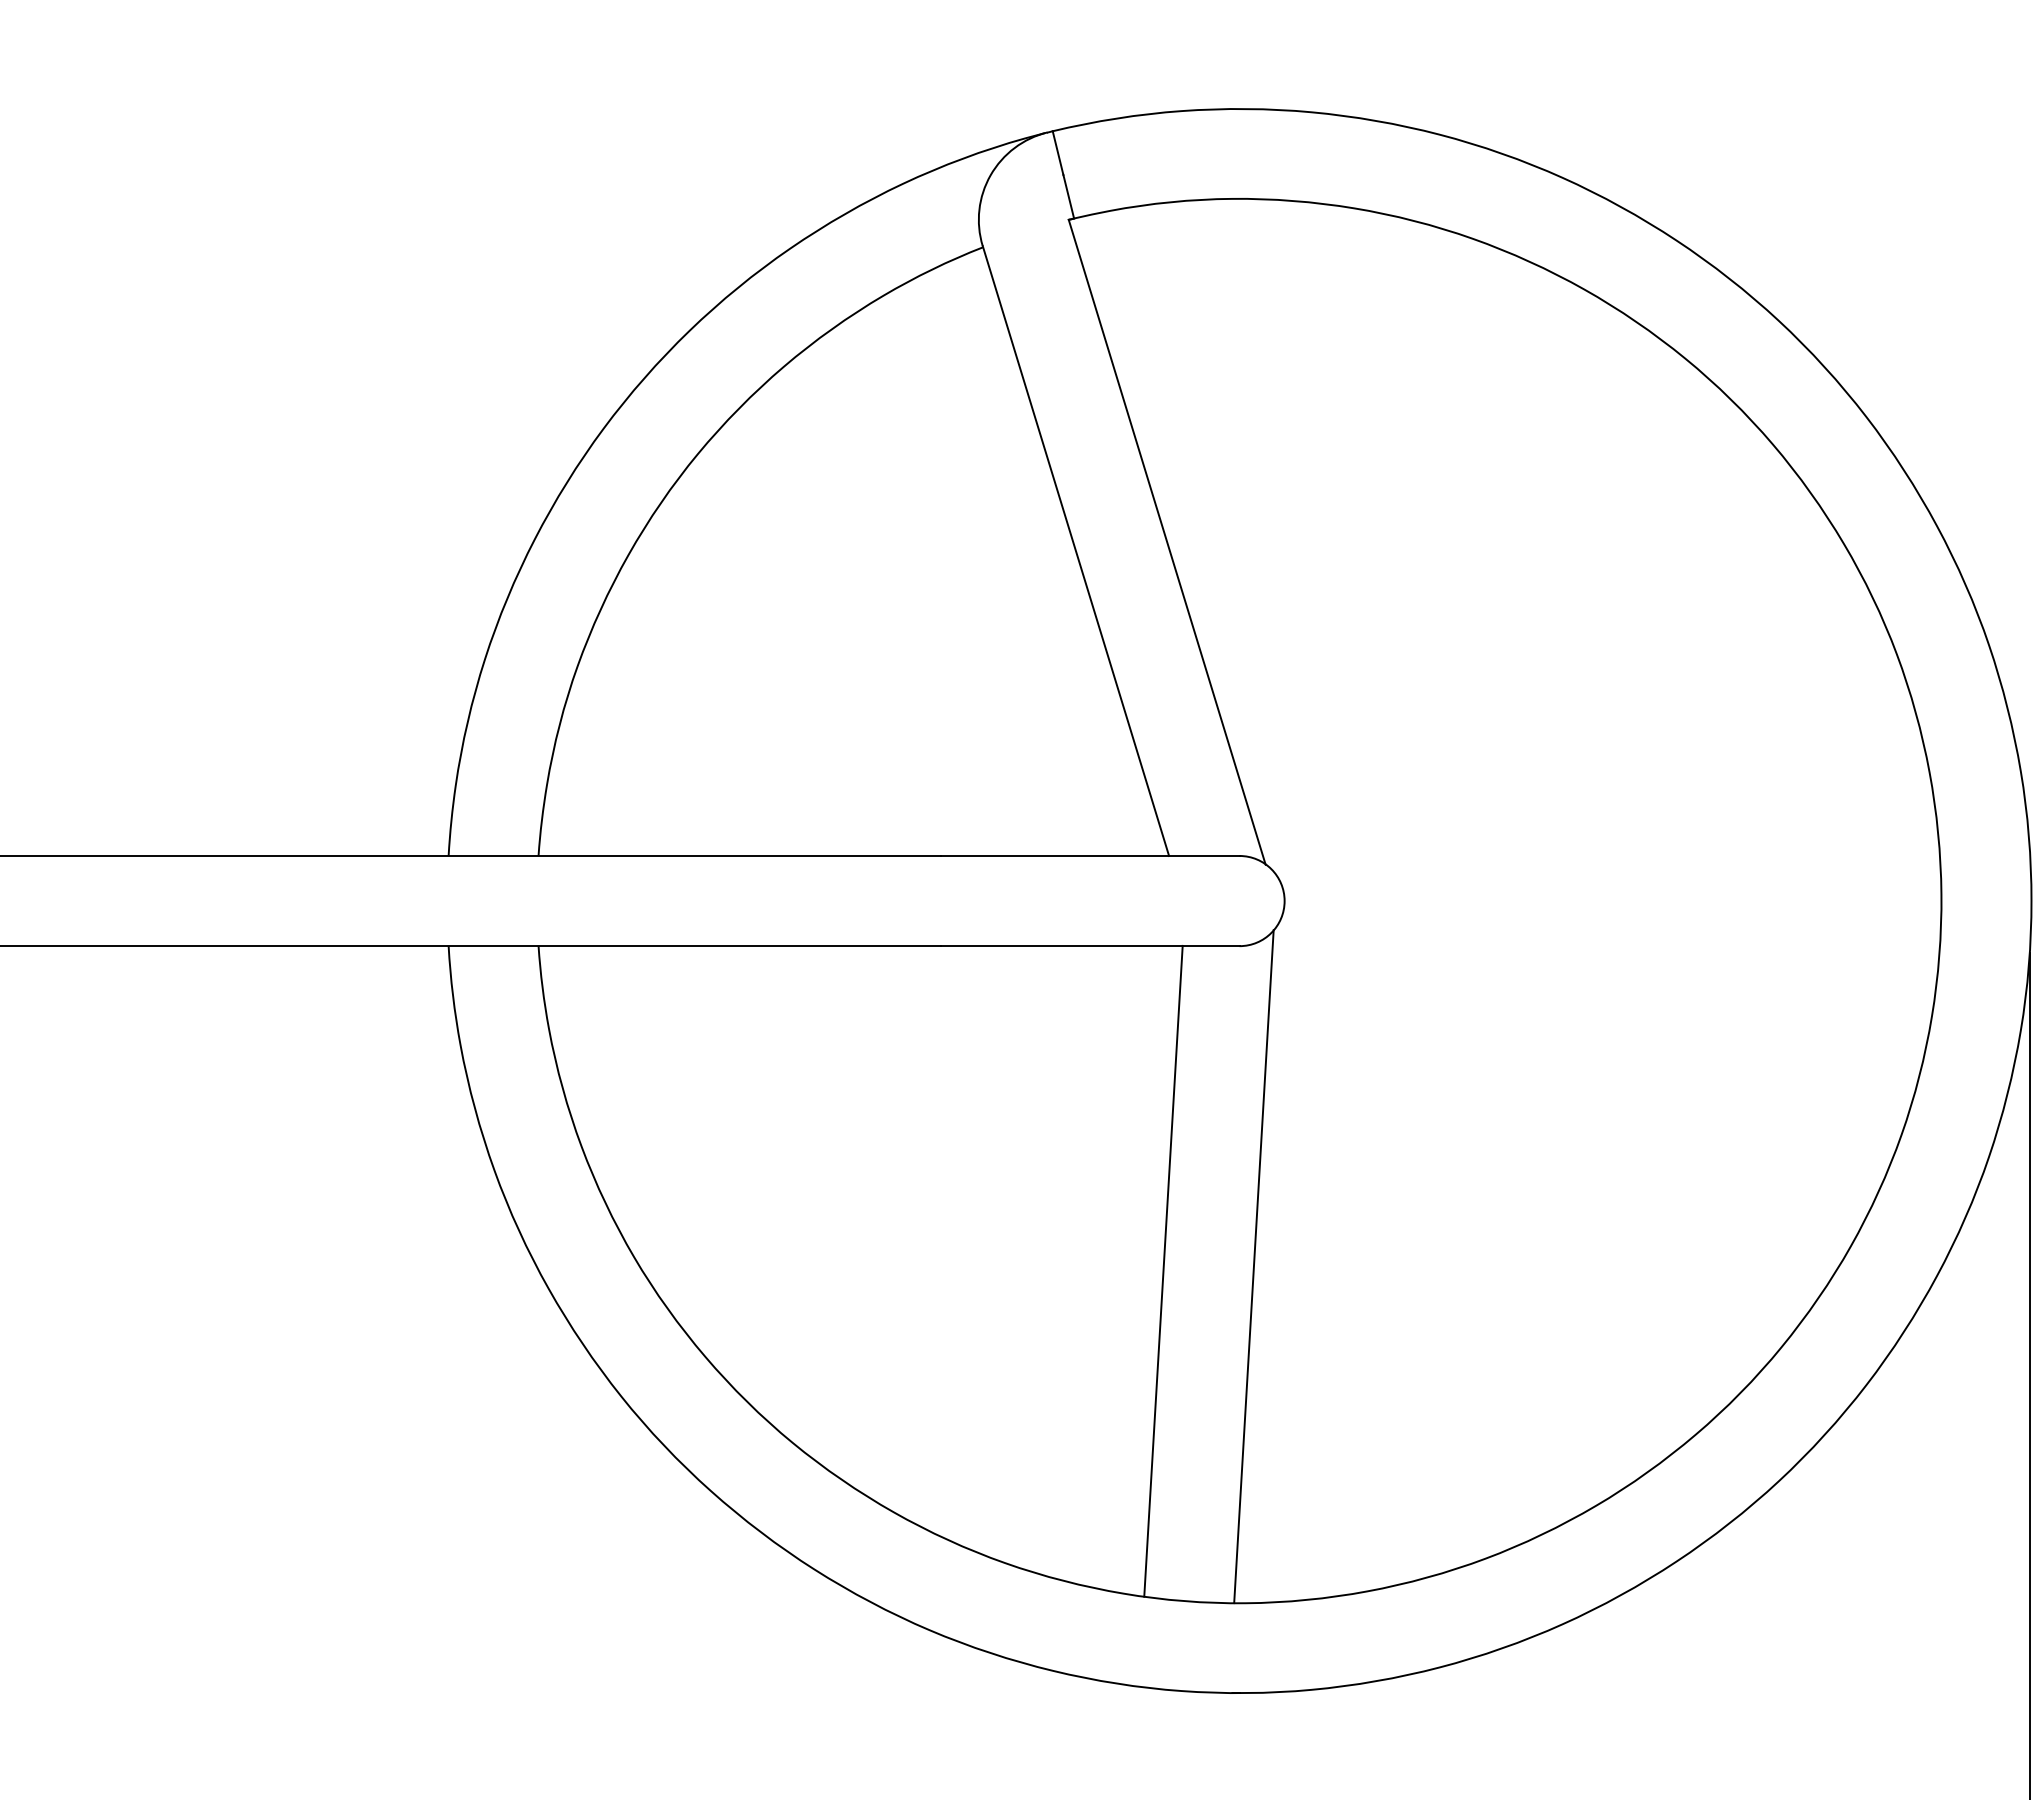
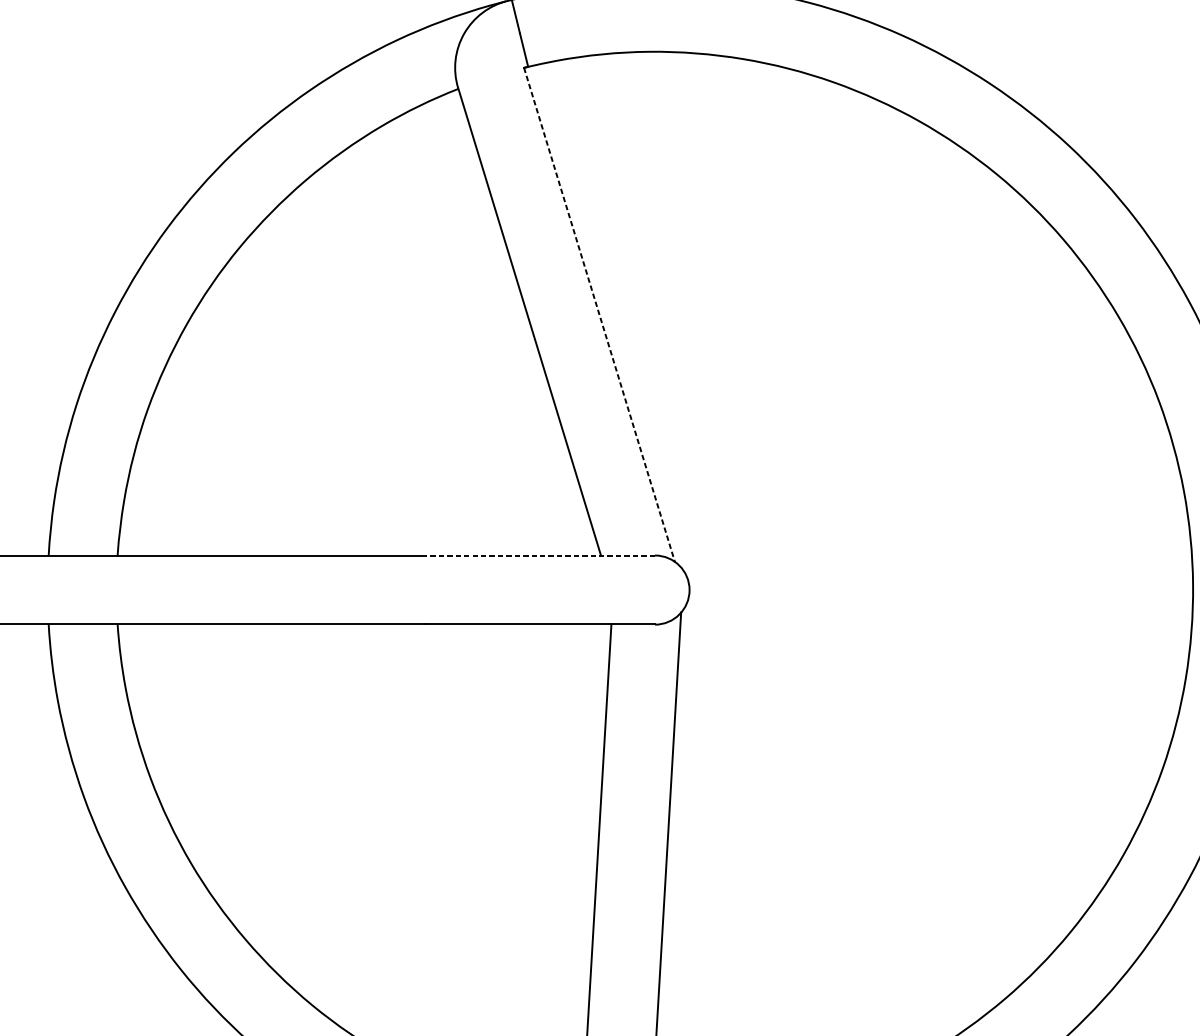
line: (1167, 542) -> (599, 315), solid -> dashed
line: (1089, 855) -> (539, 555), solid -> dashed

